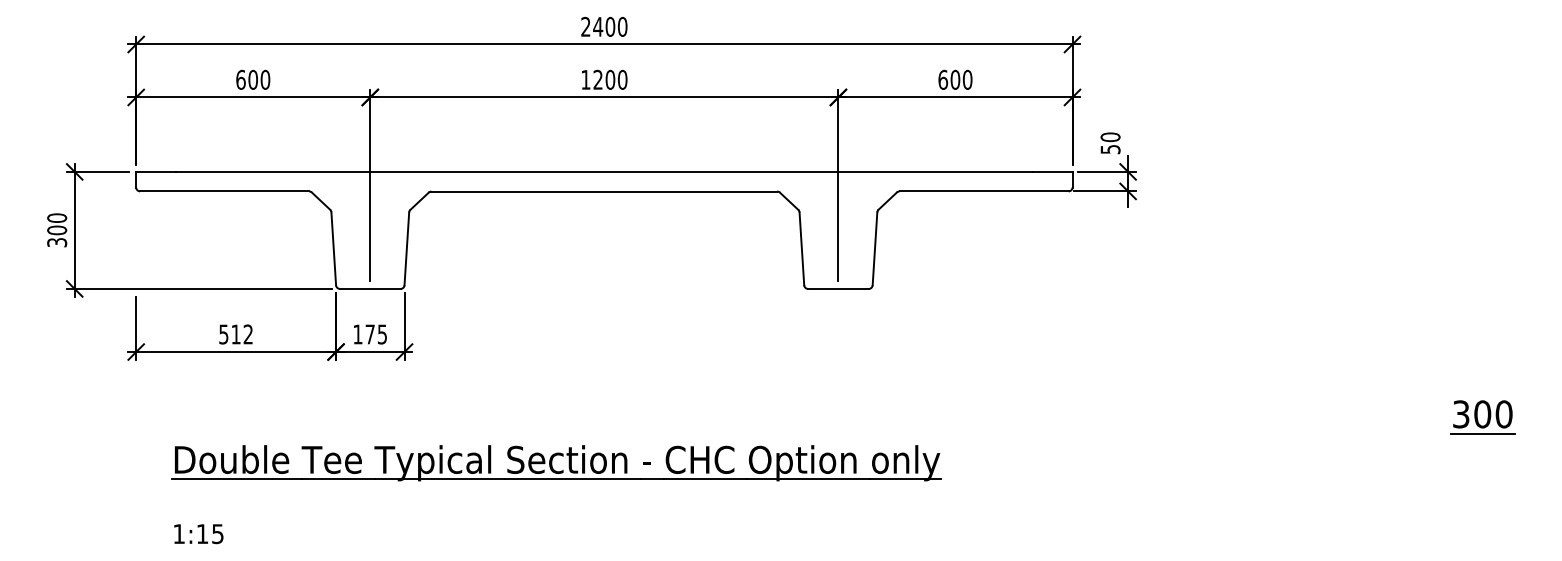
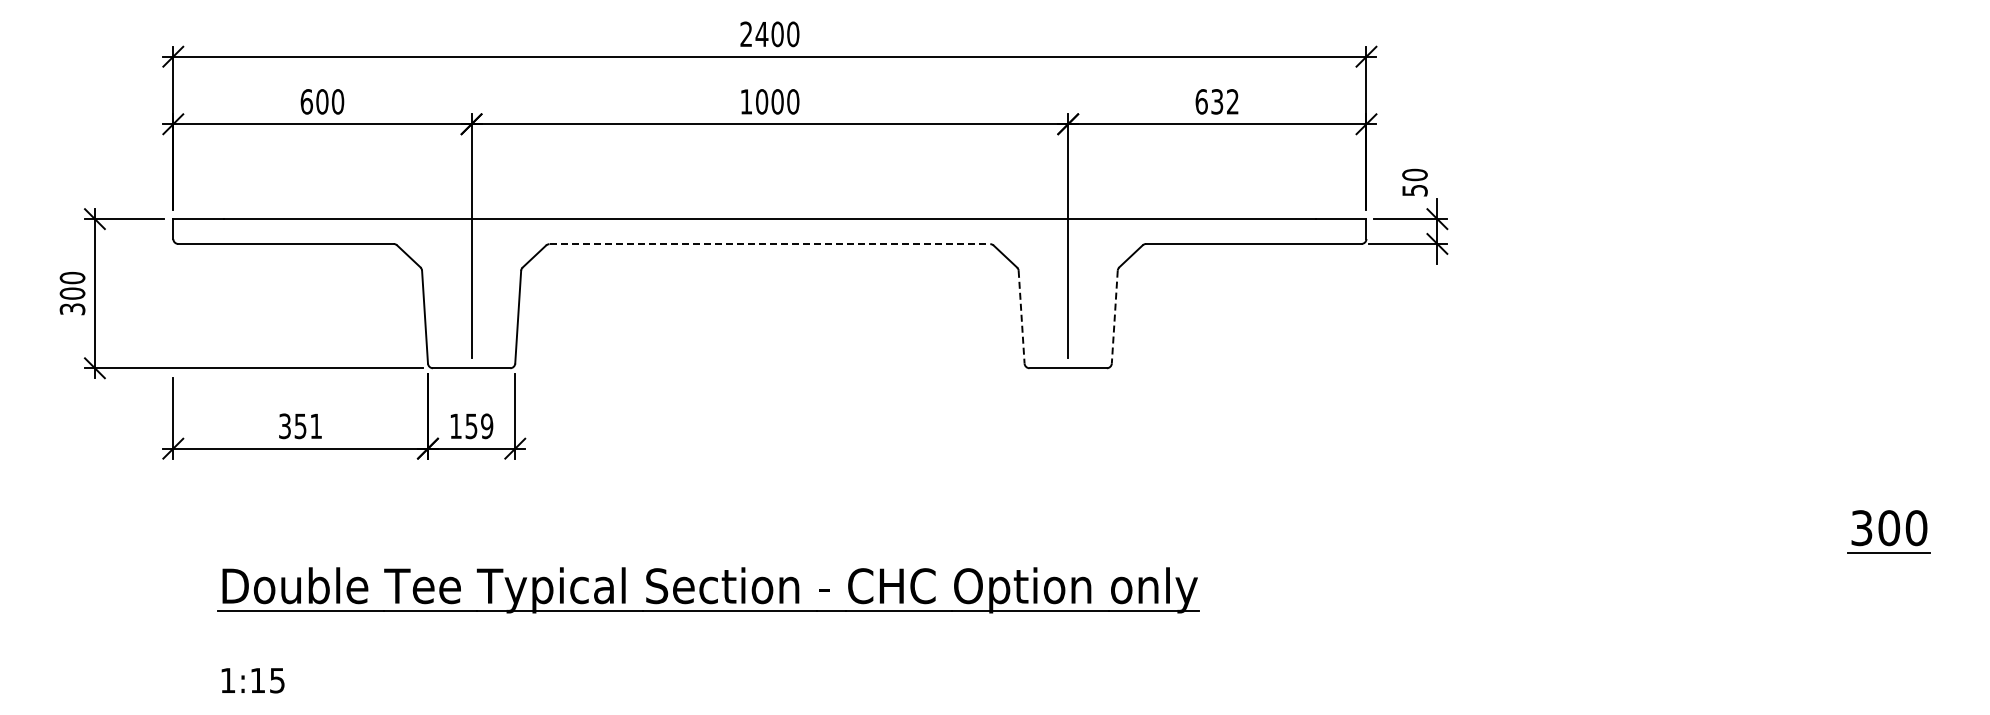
text: (598, 79) -> (762, 101), 1200 -> 1000
text: (961, 79) -> (1225, 101), 600 -> 632
line: (604, 191) -> (770, 244), solid -> dashed
line: (801, 249) -> (1021, 317), solid -> dashed
line: (874, 249) -> (1114, 317), solid -> dashed
text: (236, 334) -> (300, 426), 512 -> 351
text: (376, 334) -> (479, 426), 175 -> 159

